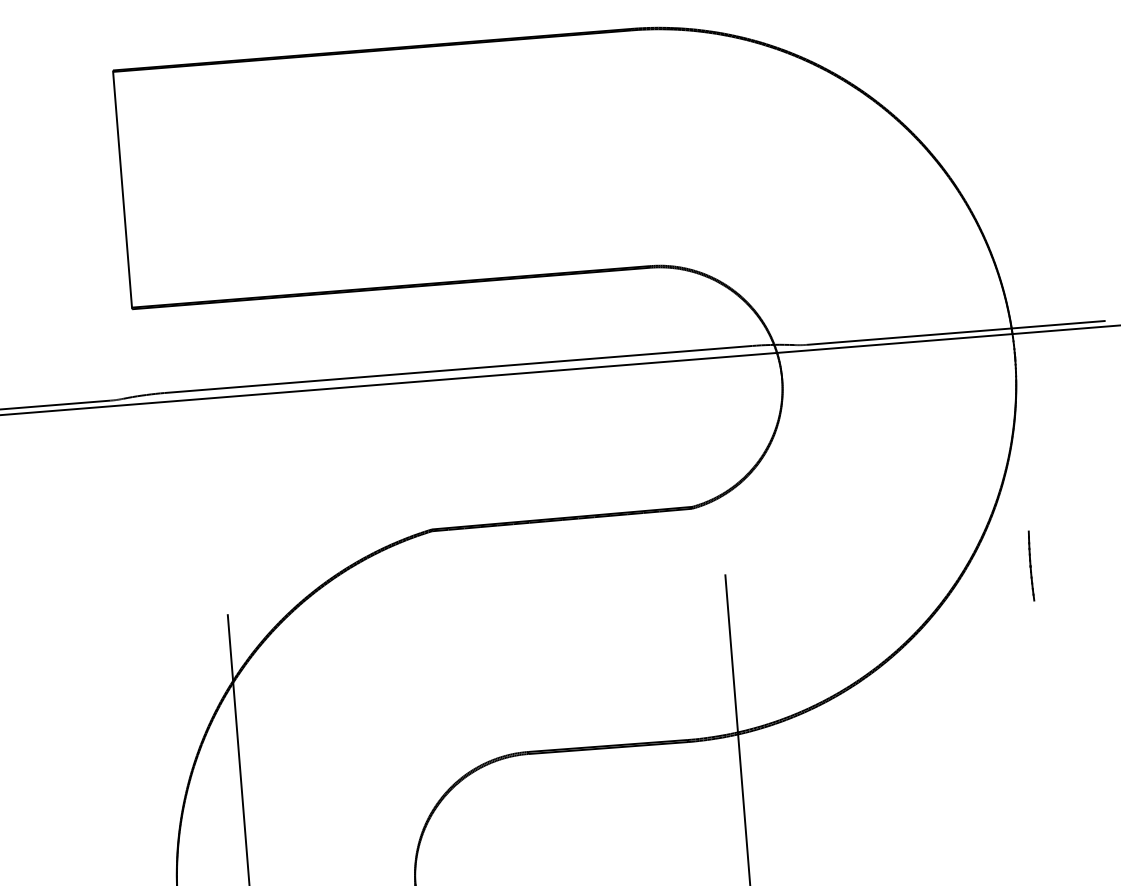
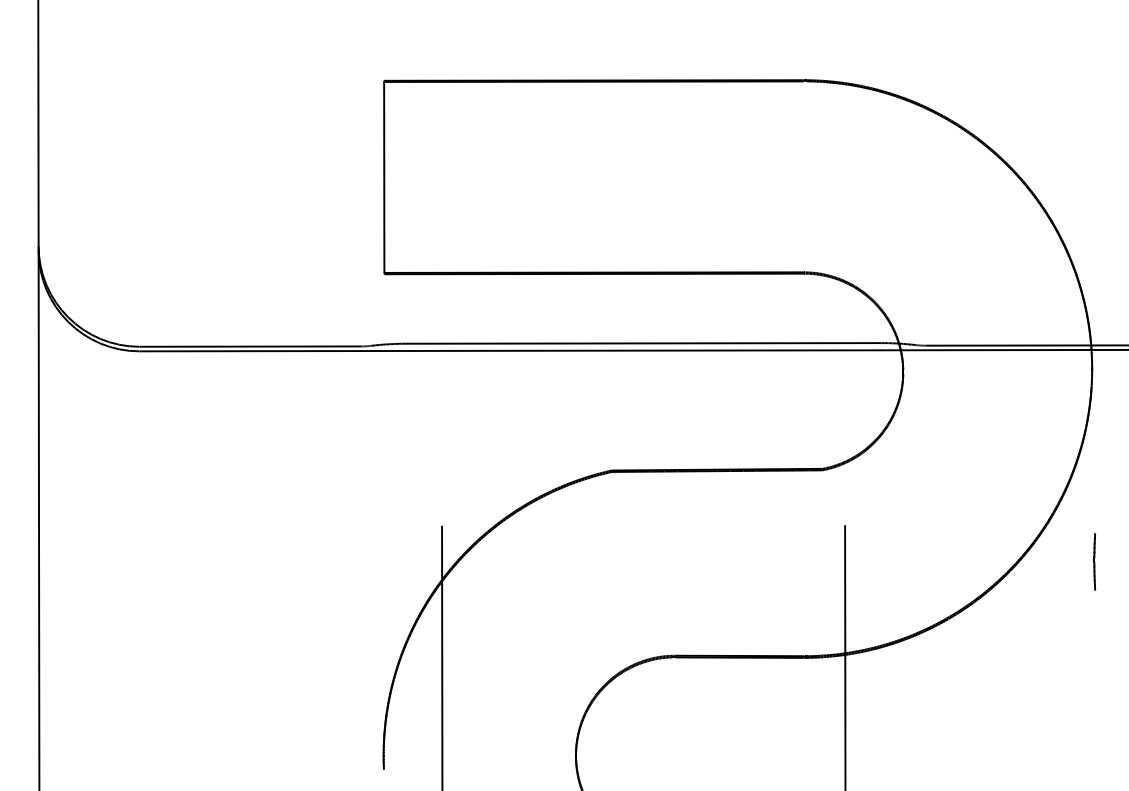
line: (1030, 565) -> (1094, 561), moved

